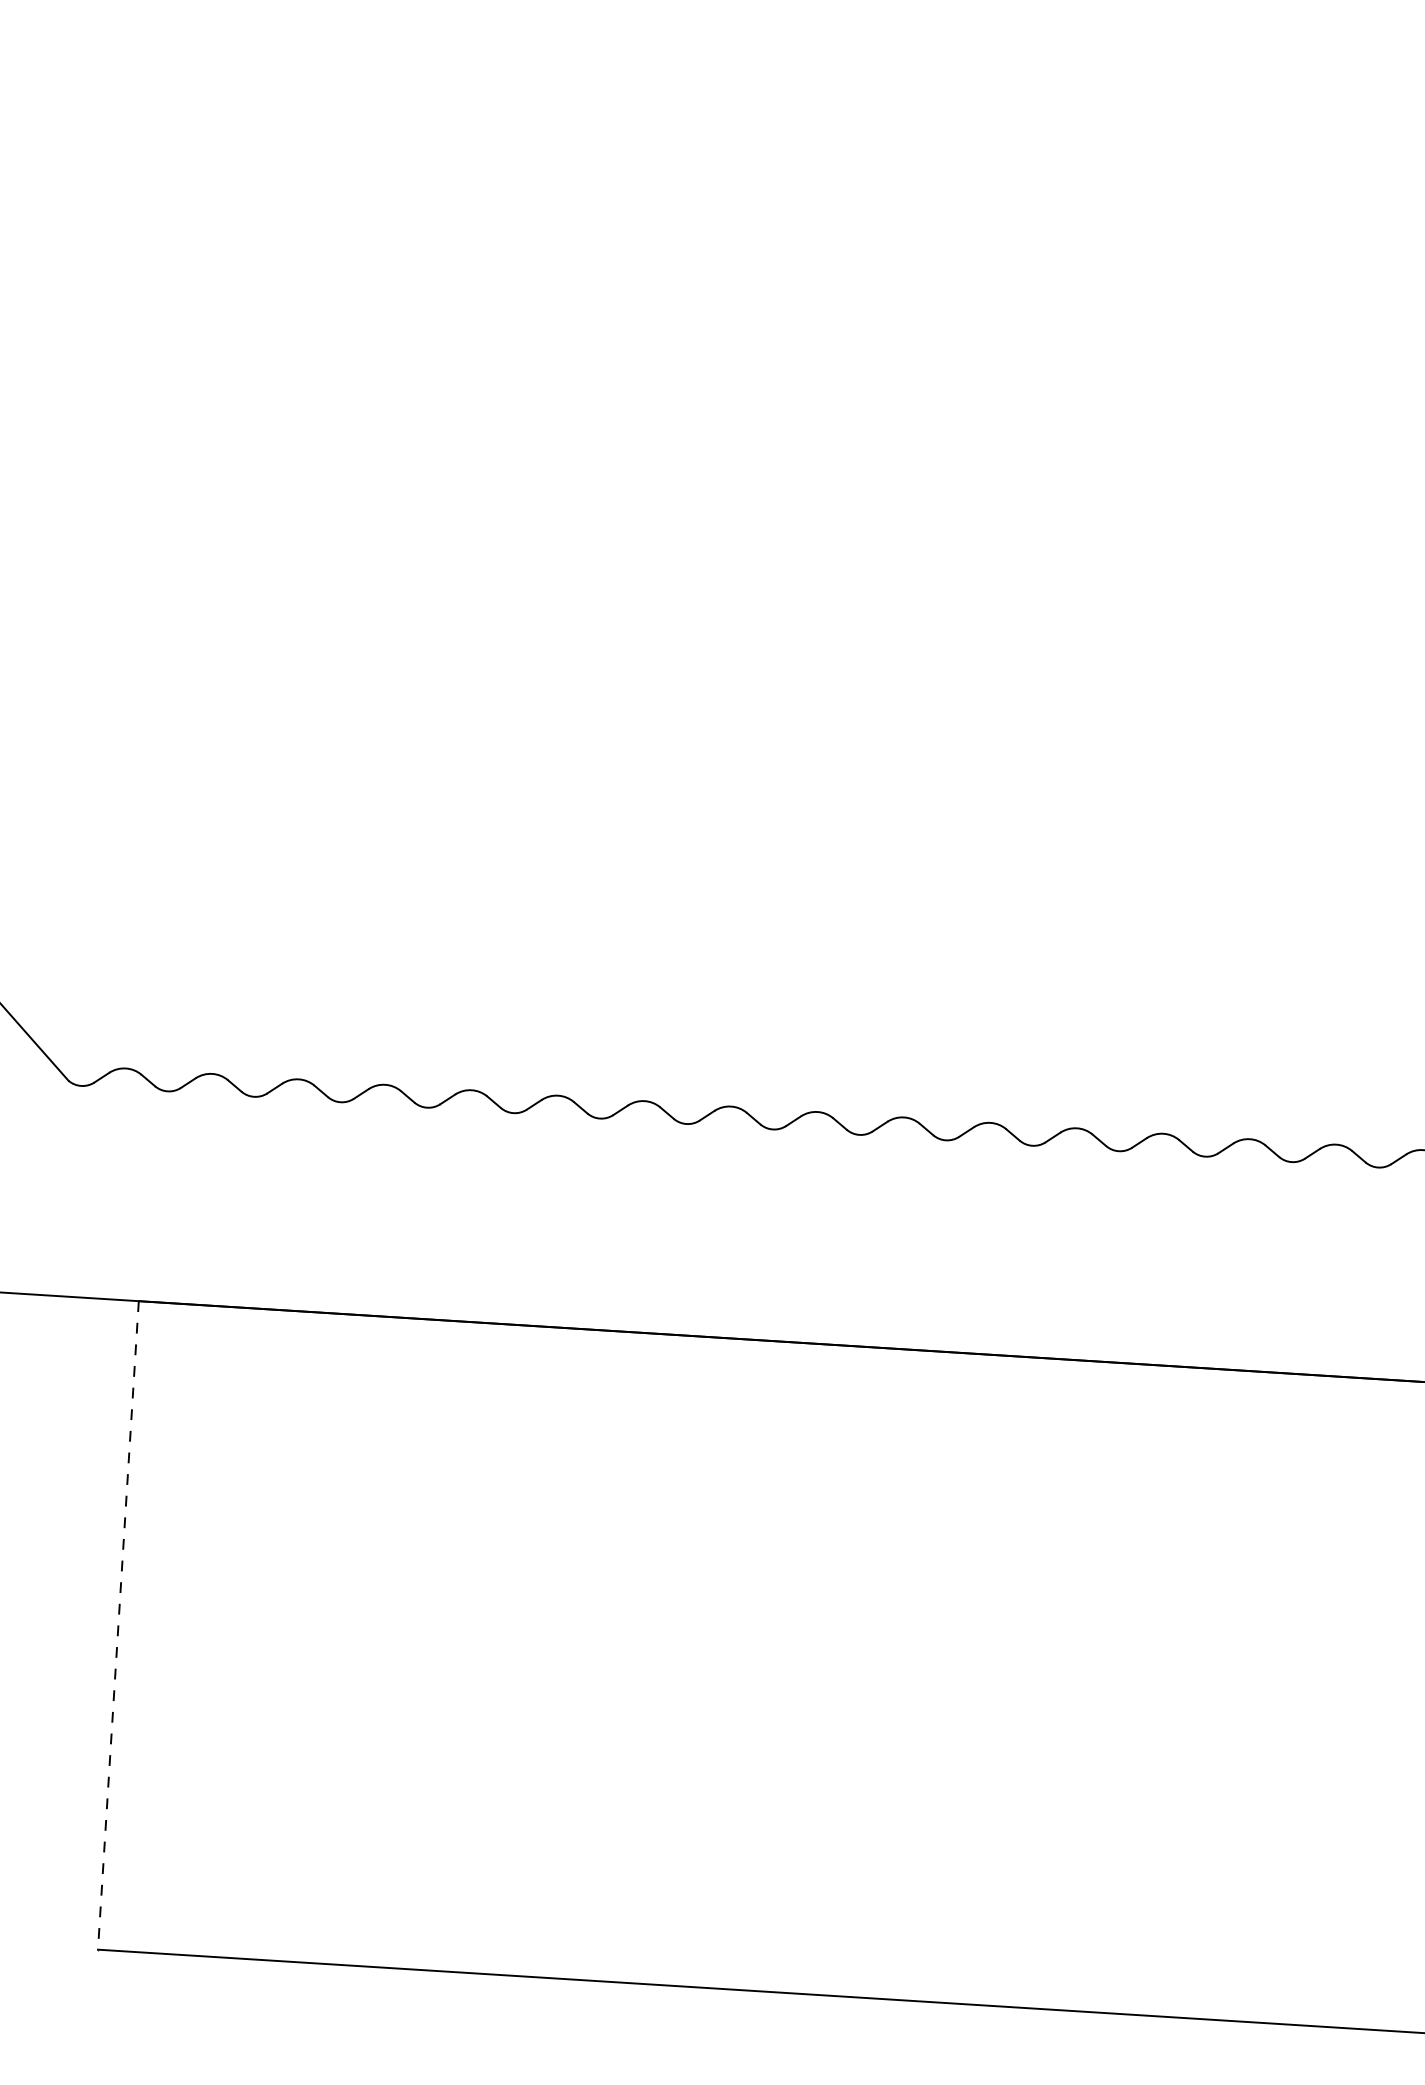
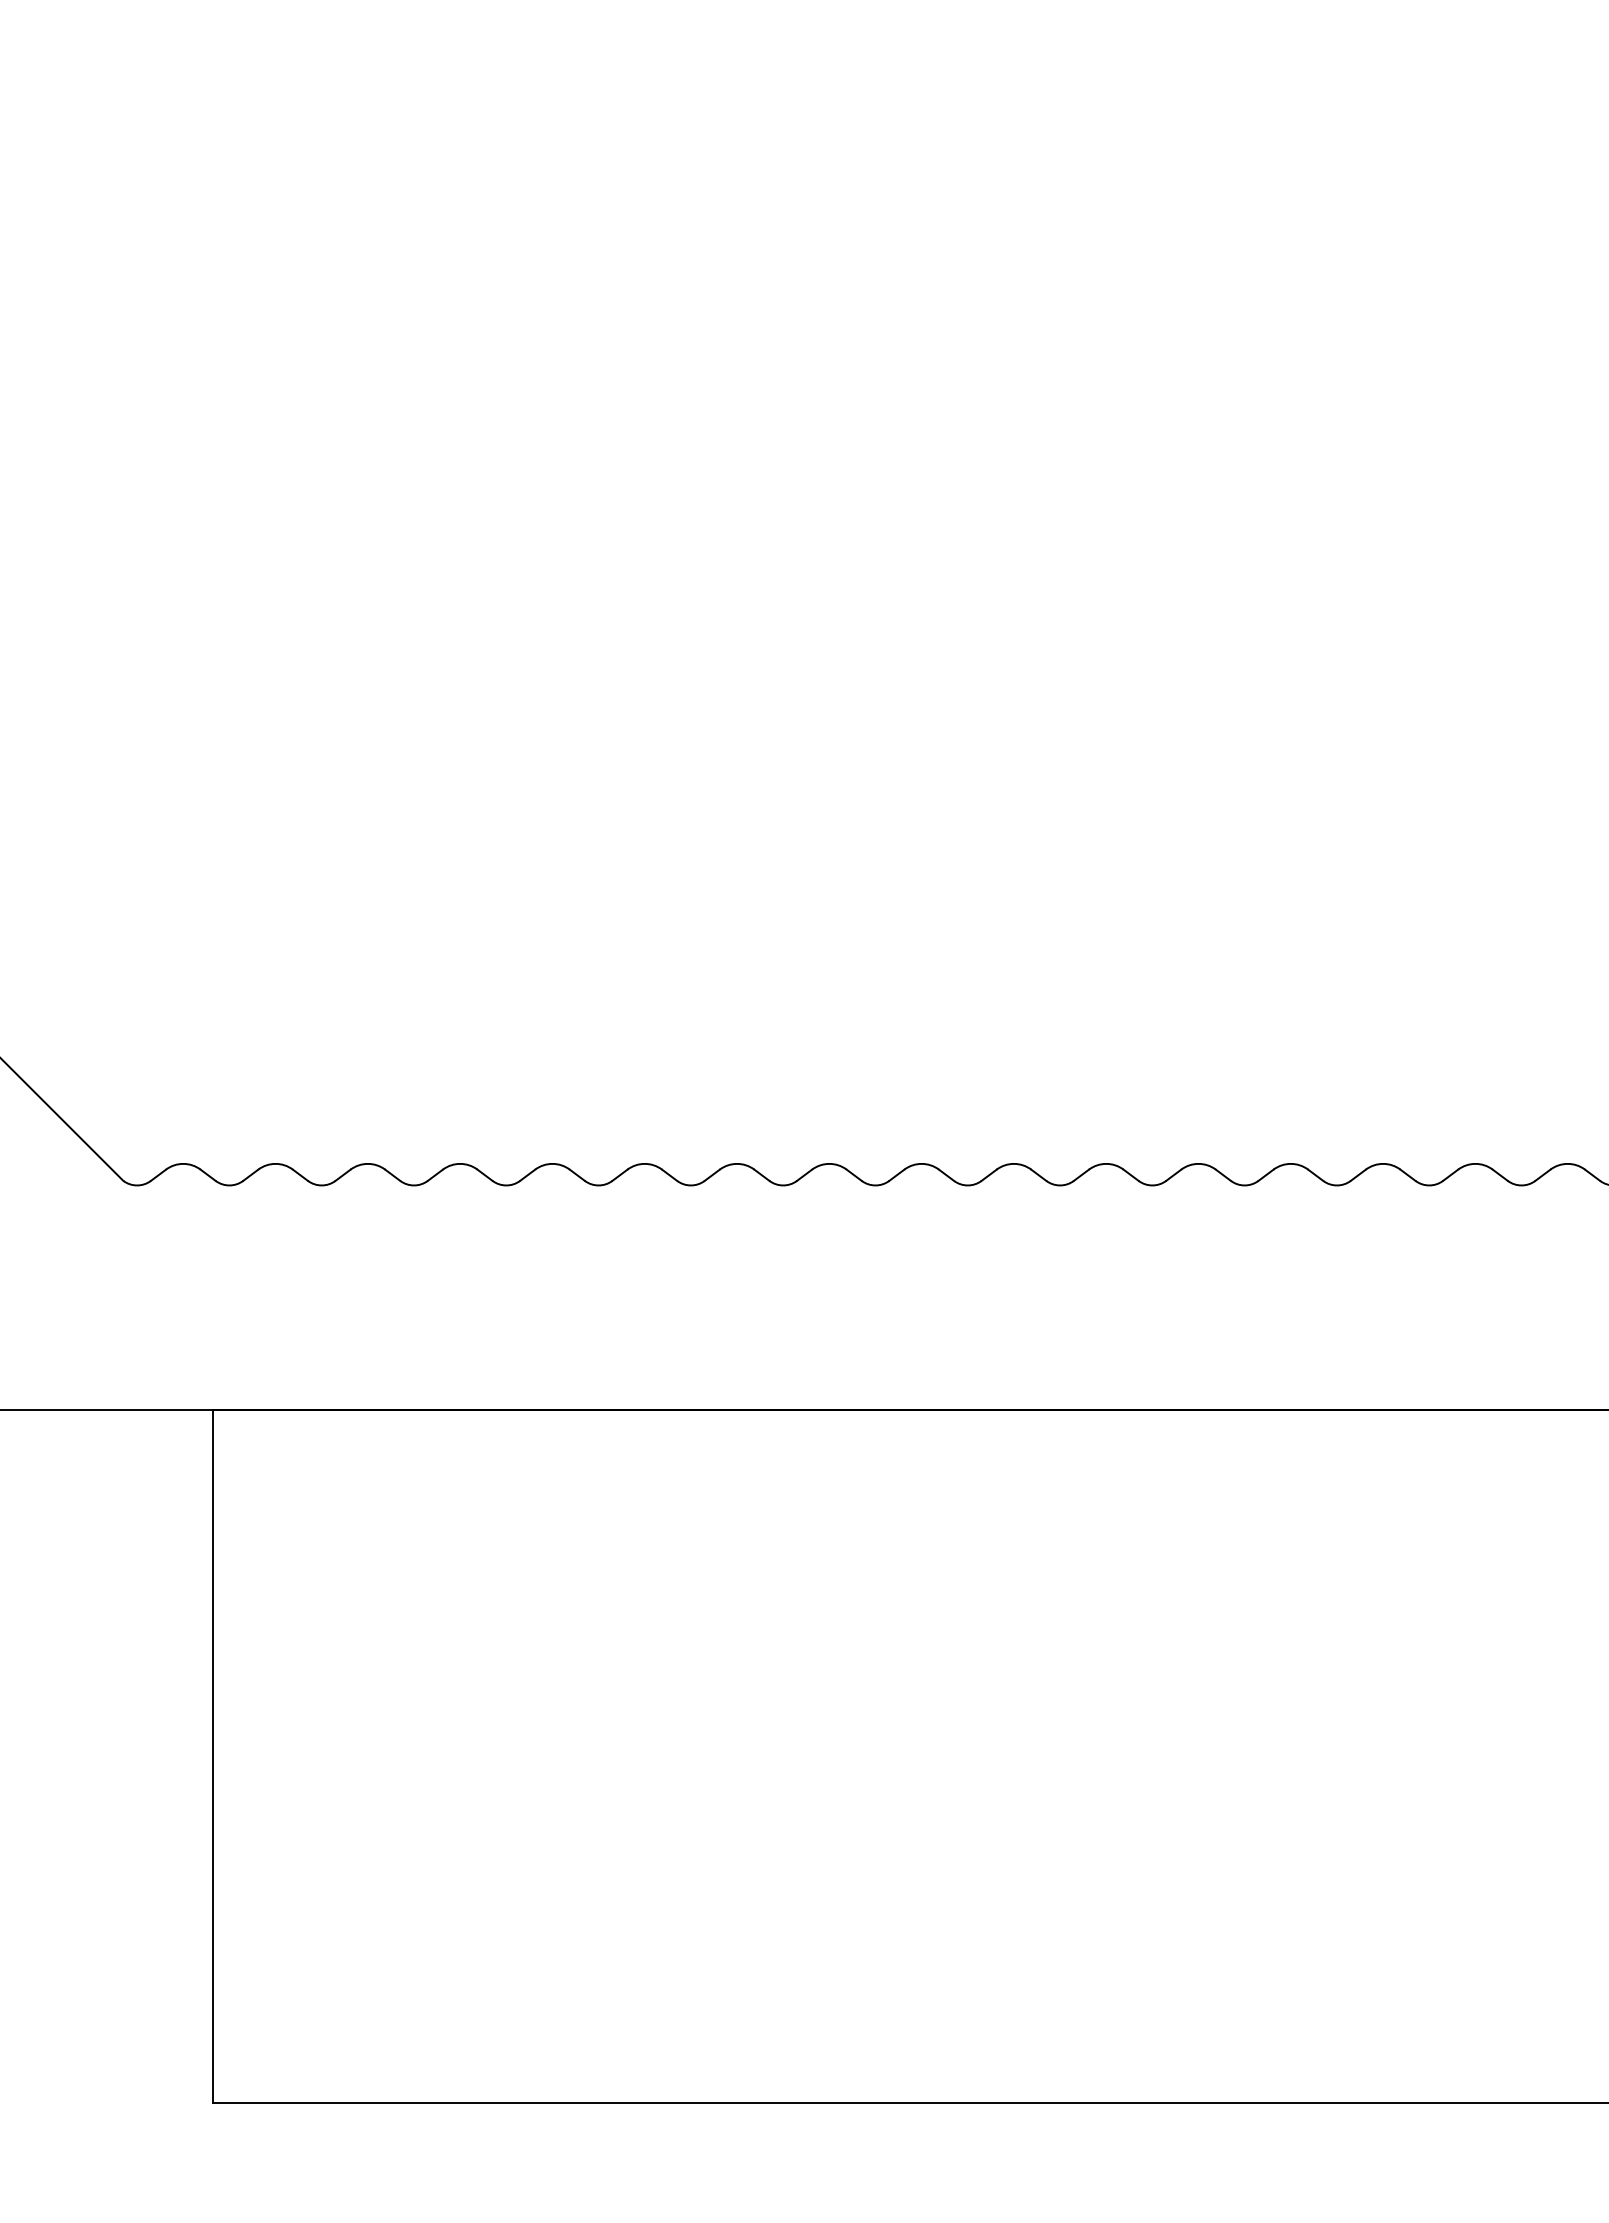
line: (118, 1626) -> (212, 1757), dashed -> solid

